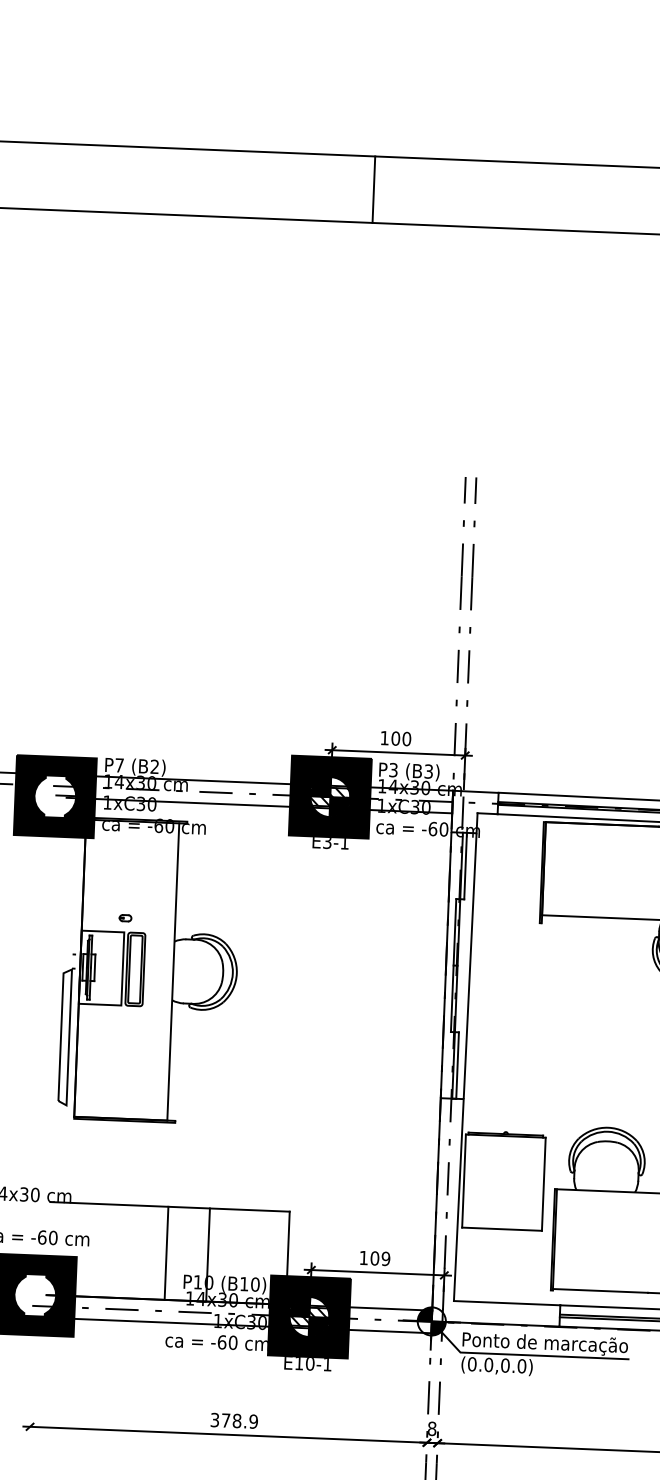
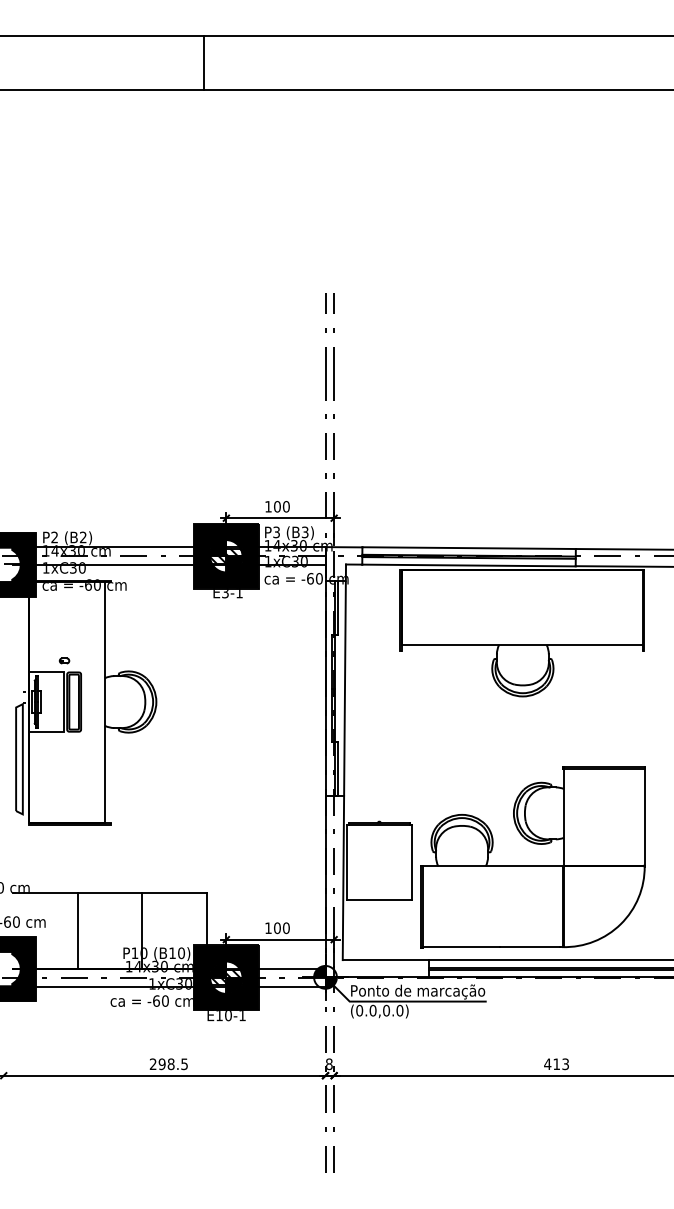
line: (373, 190) -> (203, 63), moved
text: (119, 765) -> (54, 537), P7 -> P2
line: (166, 1252) -> (77, 930), moved
text: (384, 1259) -> (285, 928), 109 -> 100
text: (235, 1421) -> (169, 1064), 378.9 -> 298.5

